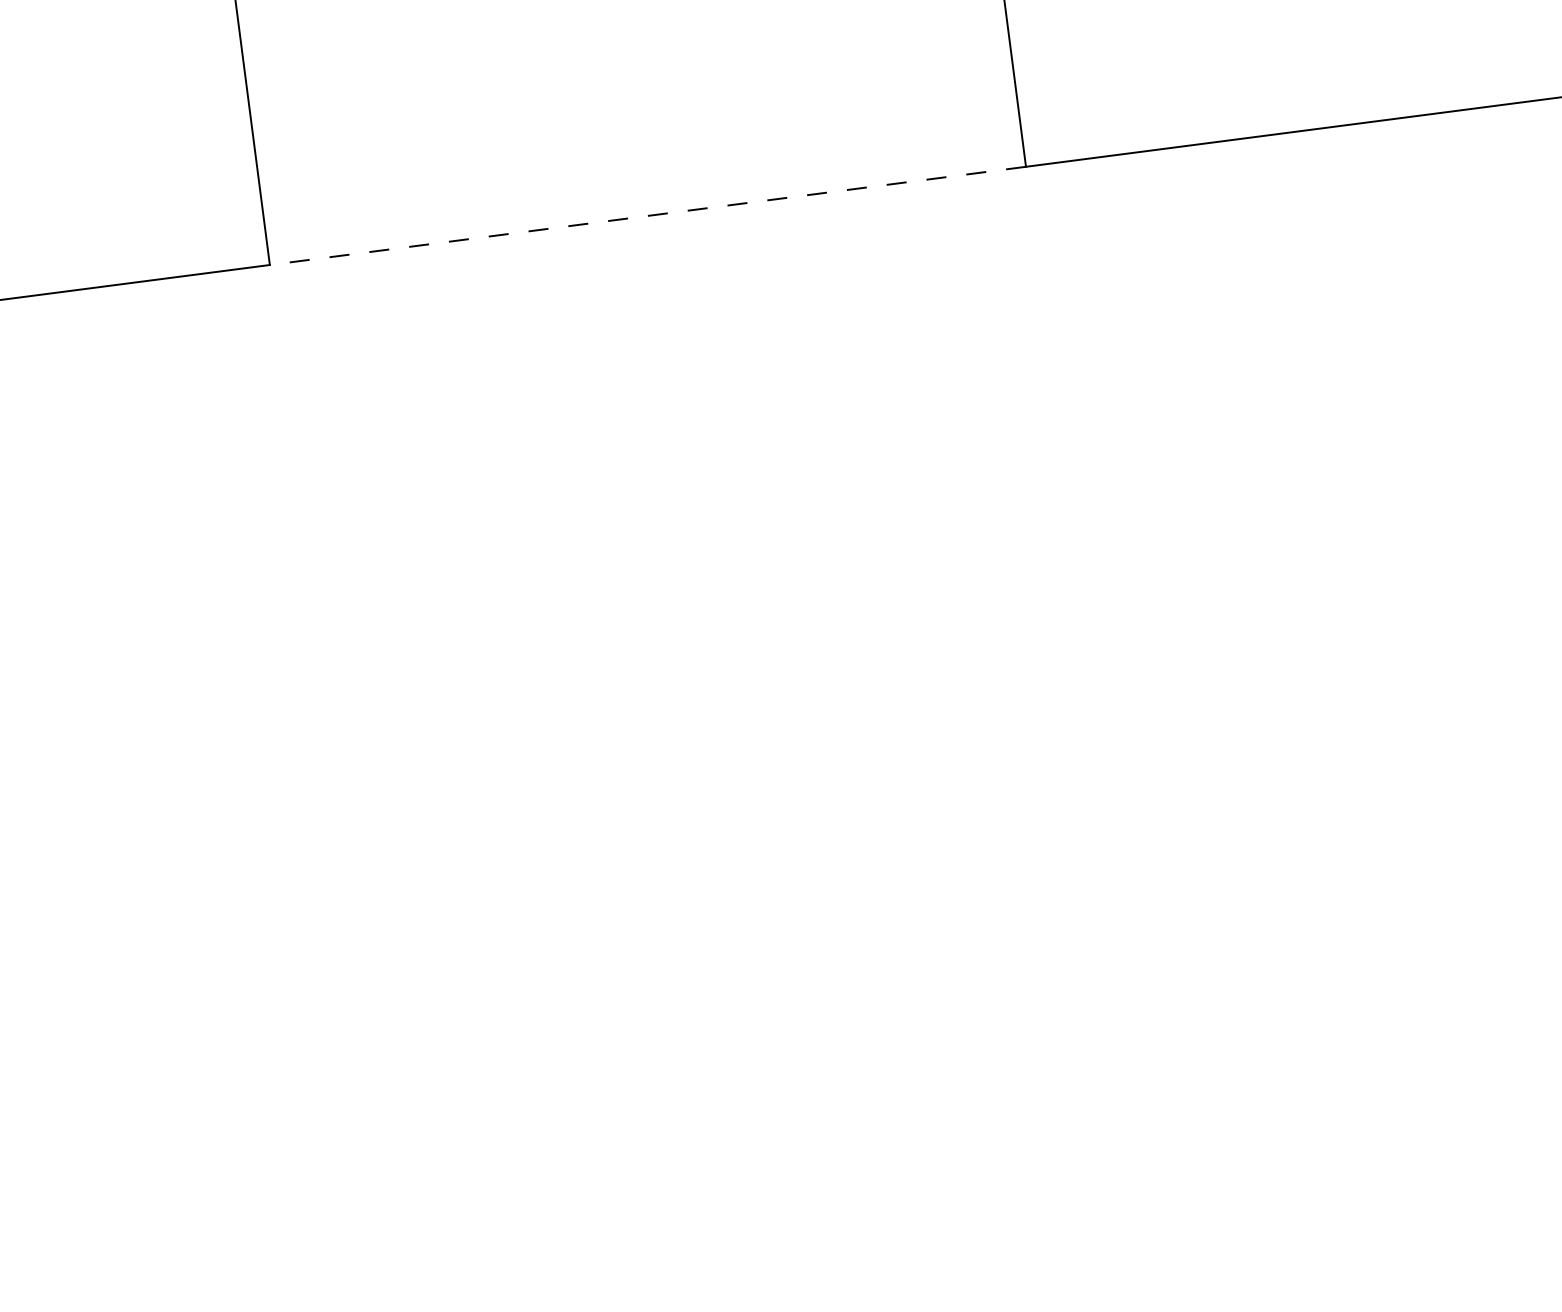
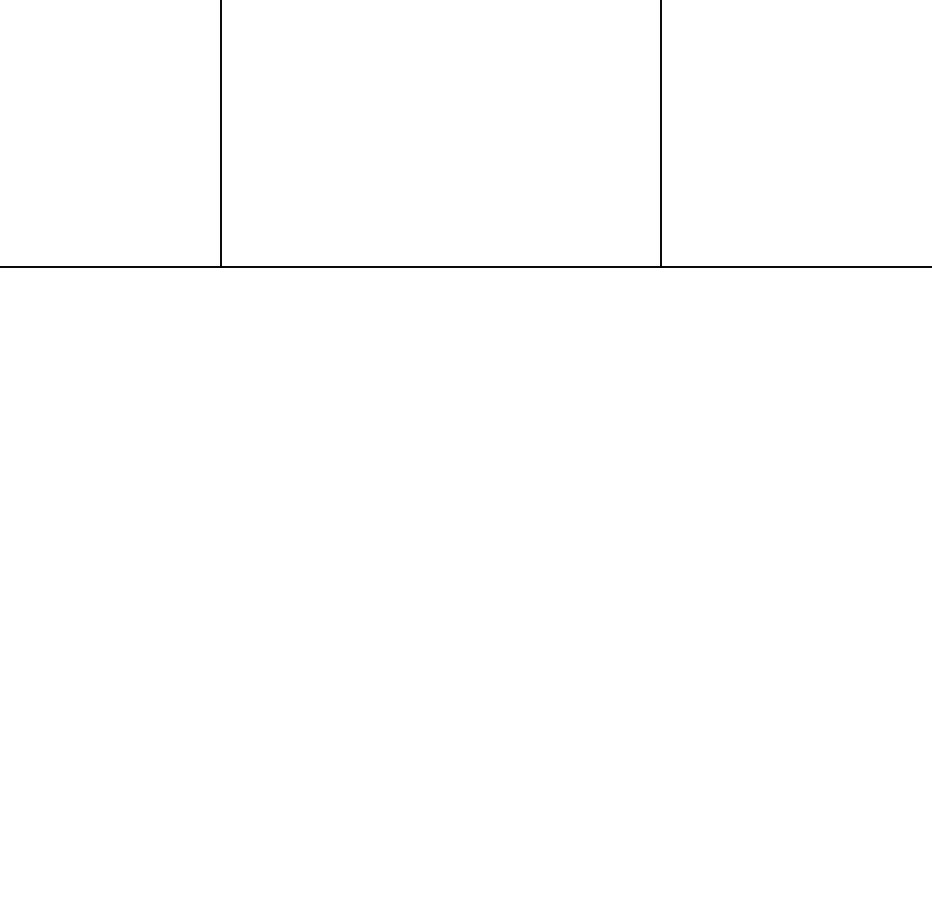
line: (646, 215) -> (440, 266), dashed -> solid

